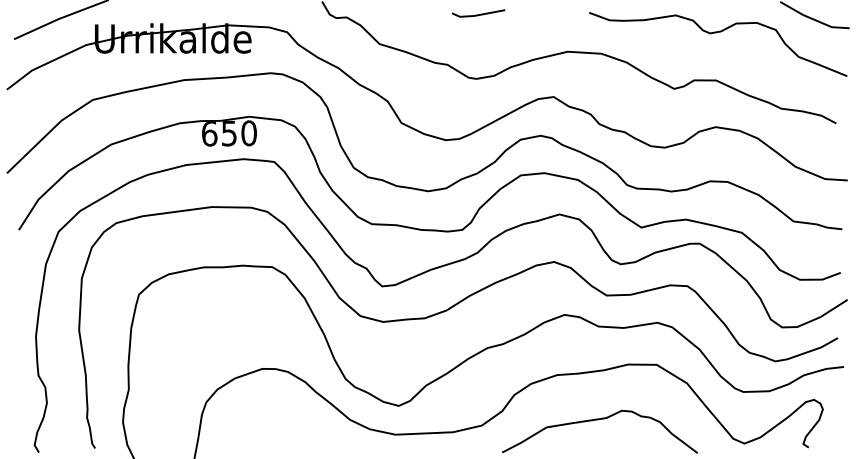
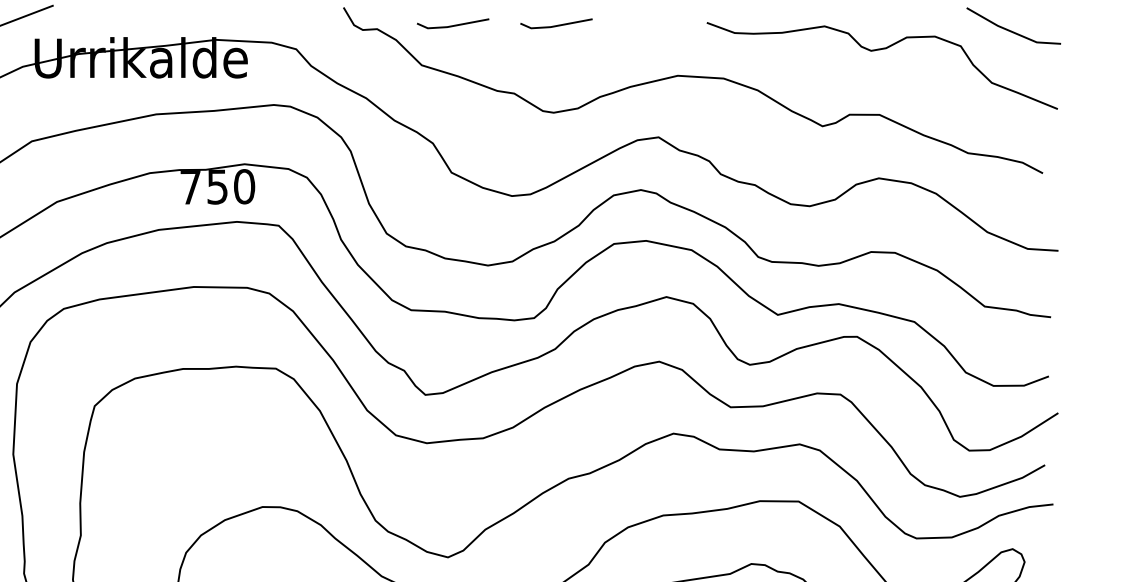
line: (402, 14) -> (453, 25), added
text: (209, 134) -> (190, 188), 650 -> 750

